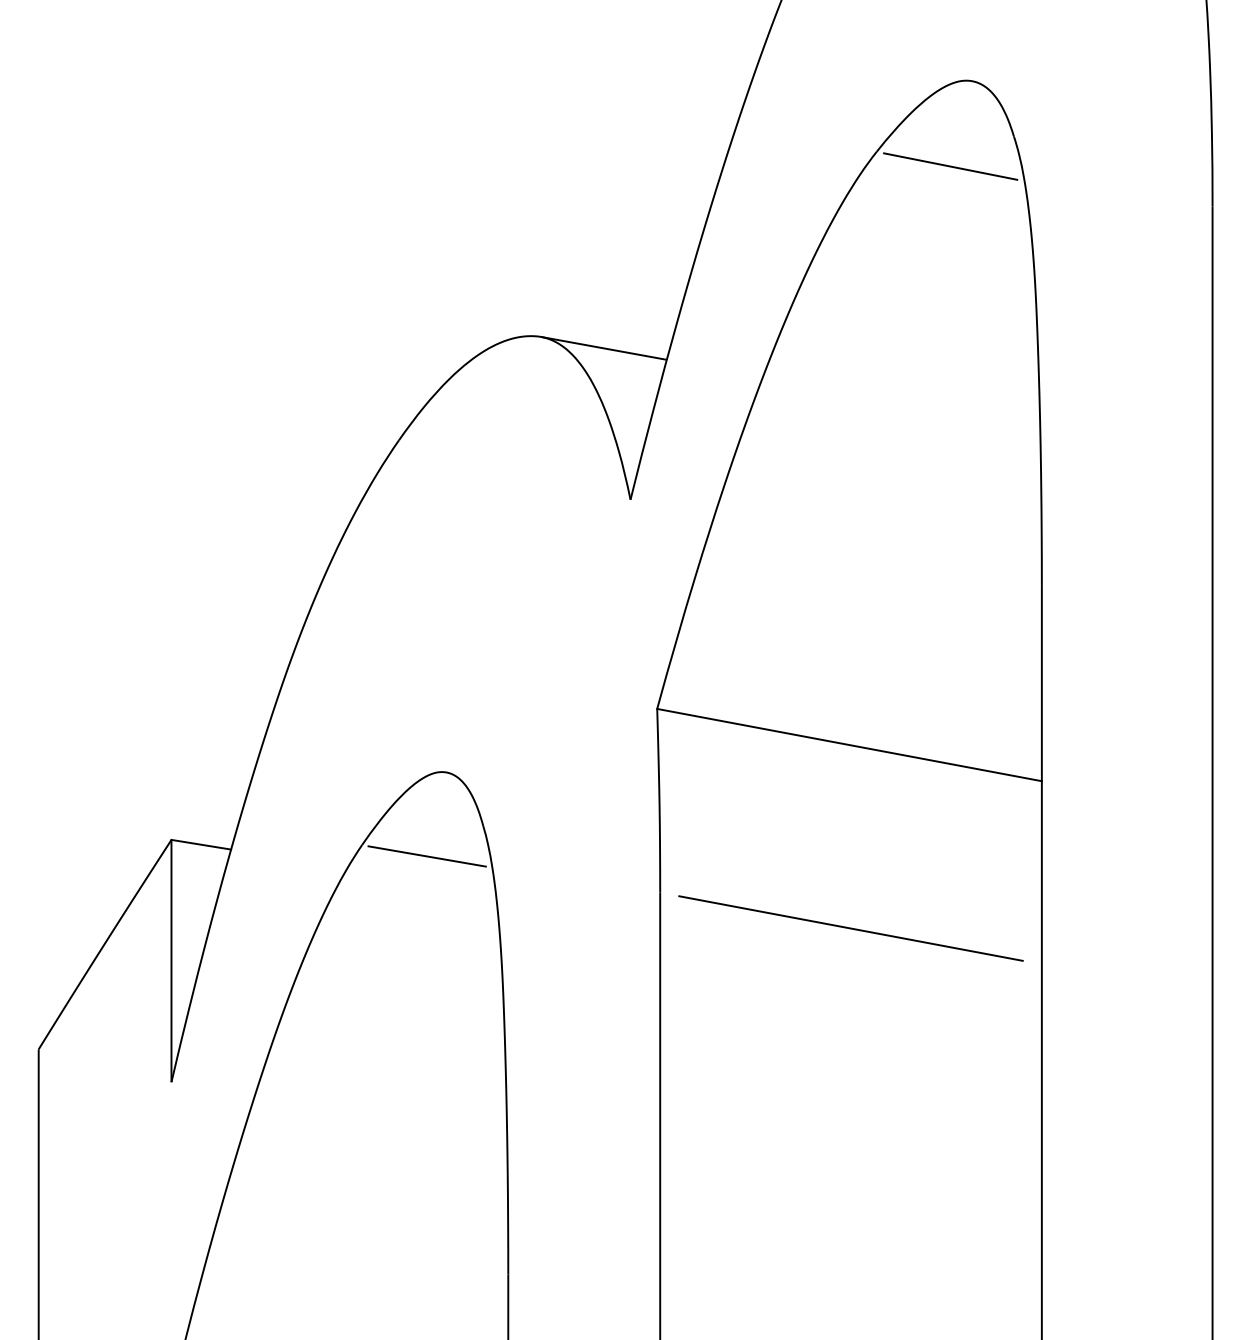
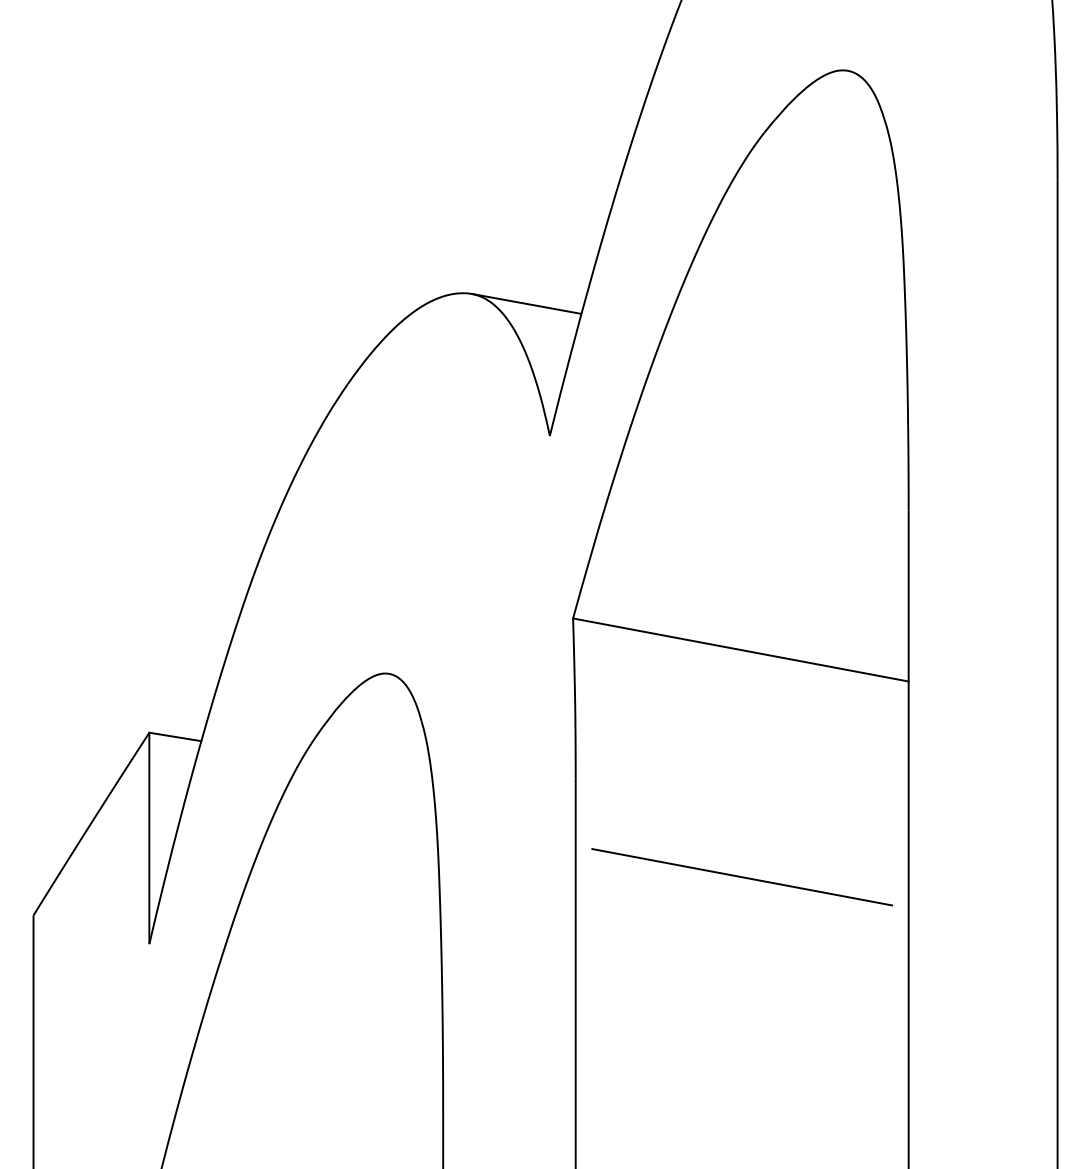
line: (950, 166) -> (828, 145), removed
line: (426, 856) -> (371, 747), removed
line: (850, 928) -> (741, 877), moved

